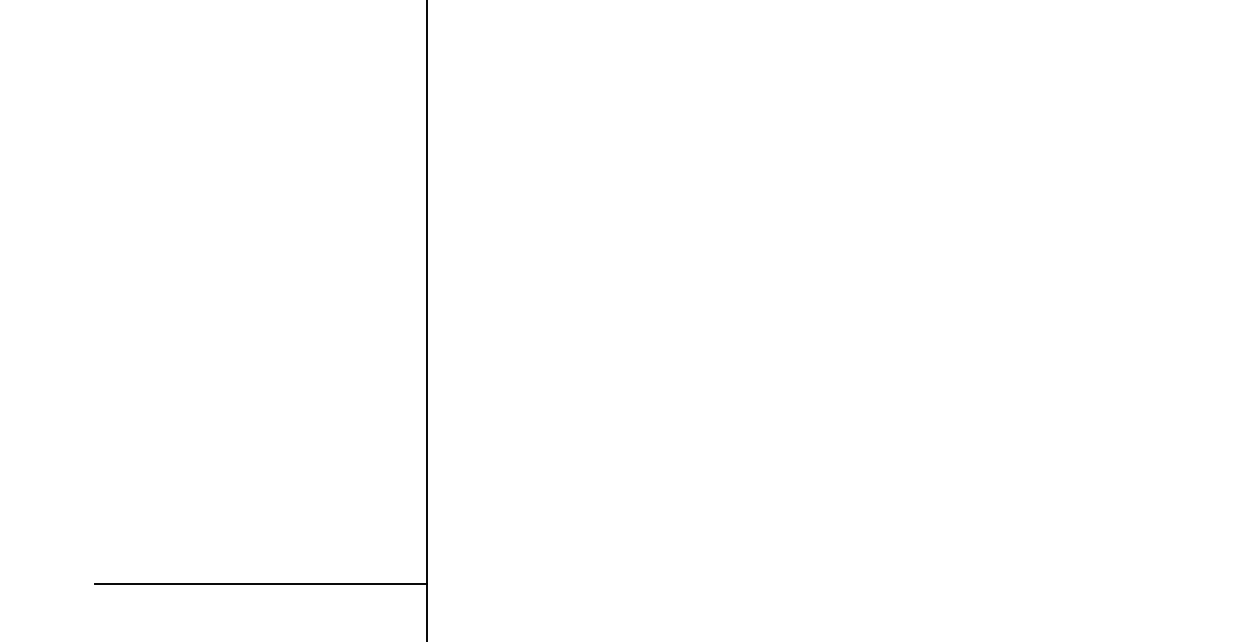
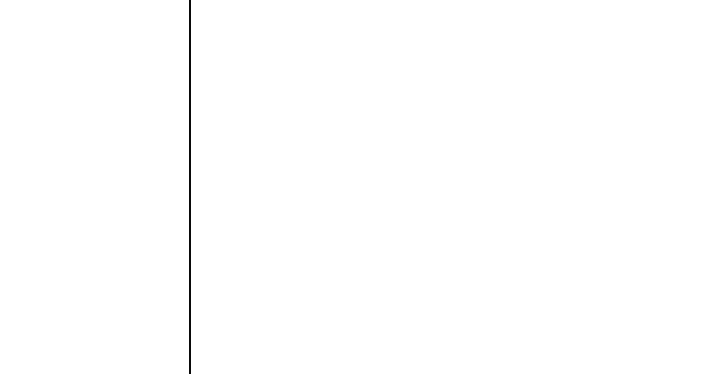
line: (261, 584) -> (101, 365), removed

